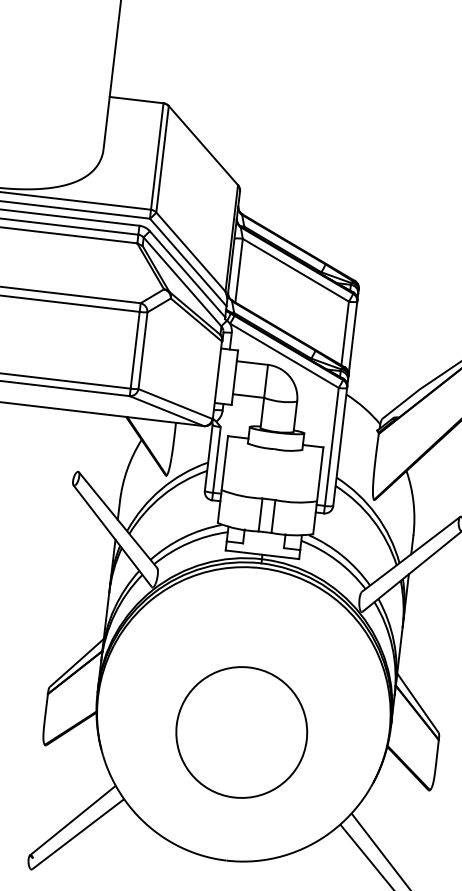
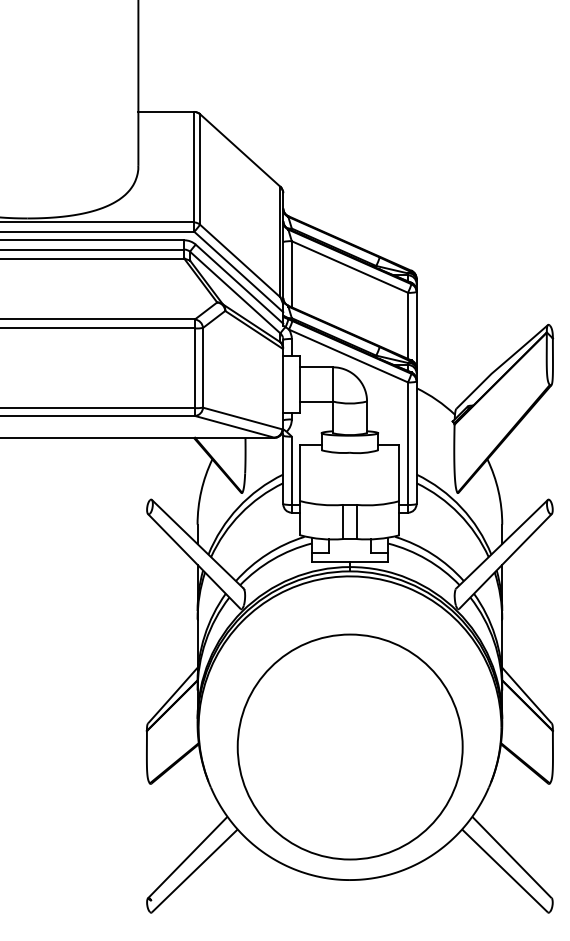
circle: (241, 731) -> (349, 746), size x1.67

